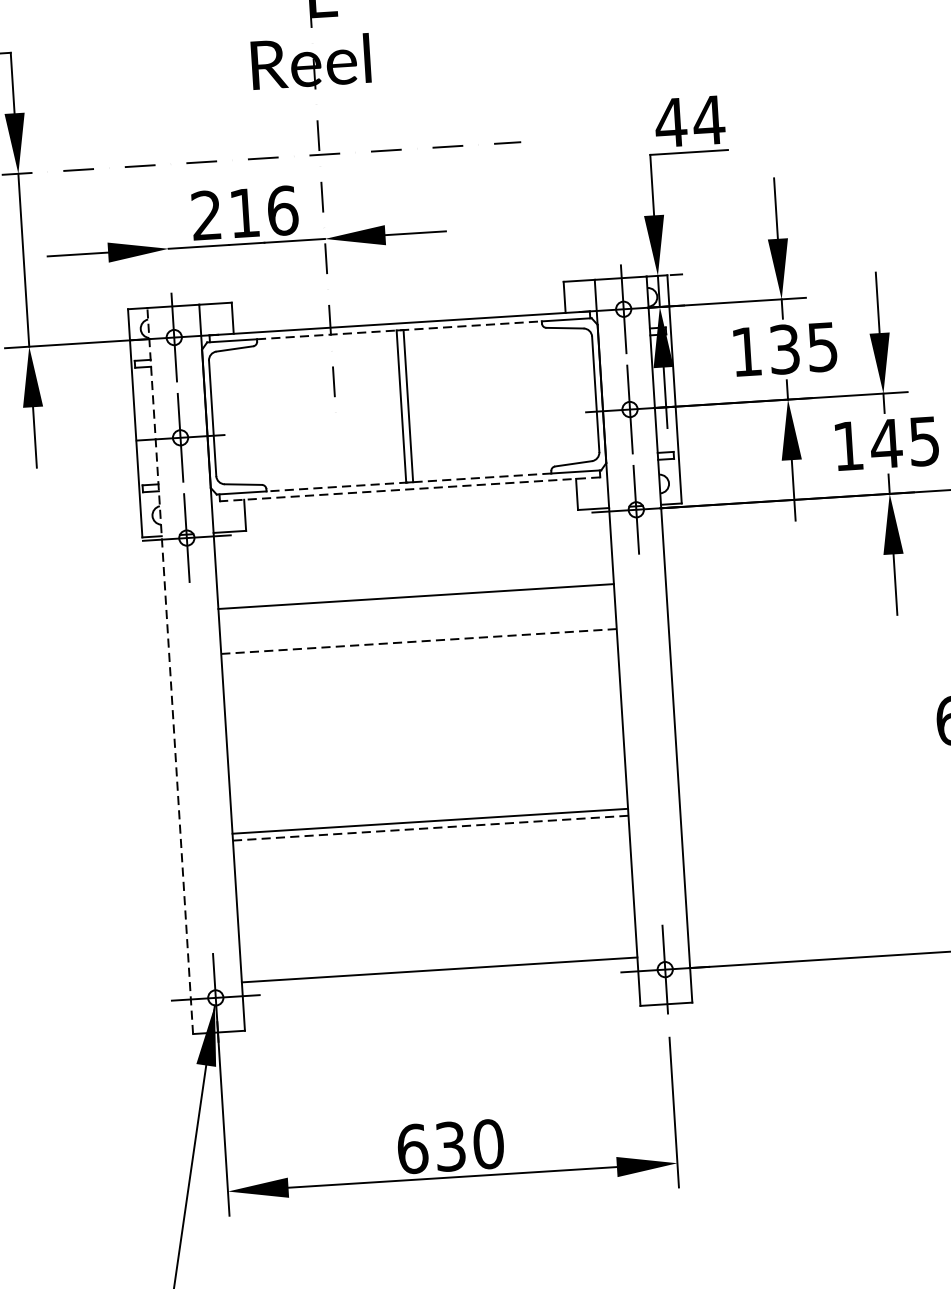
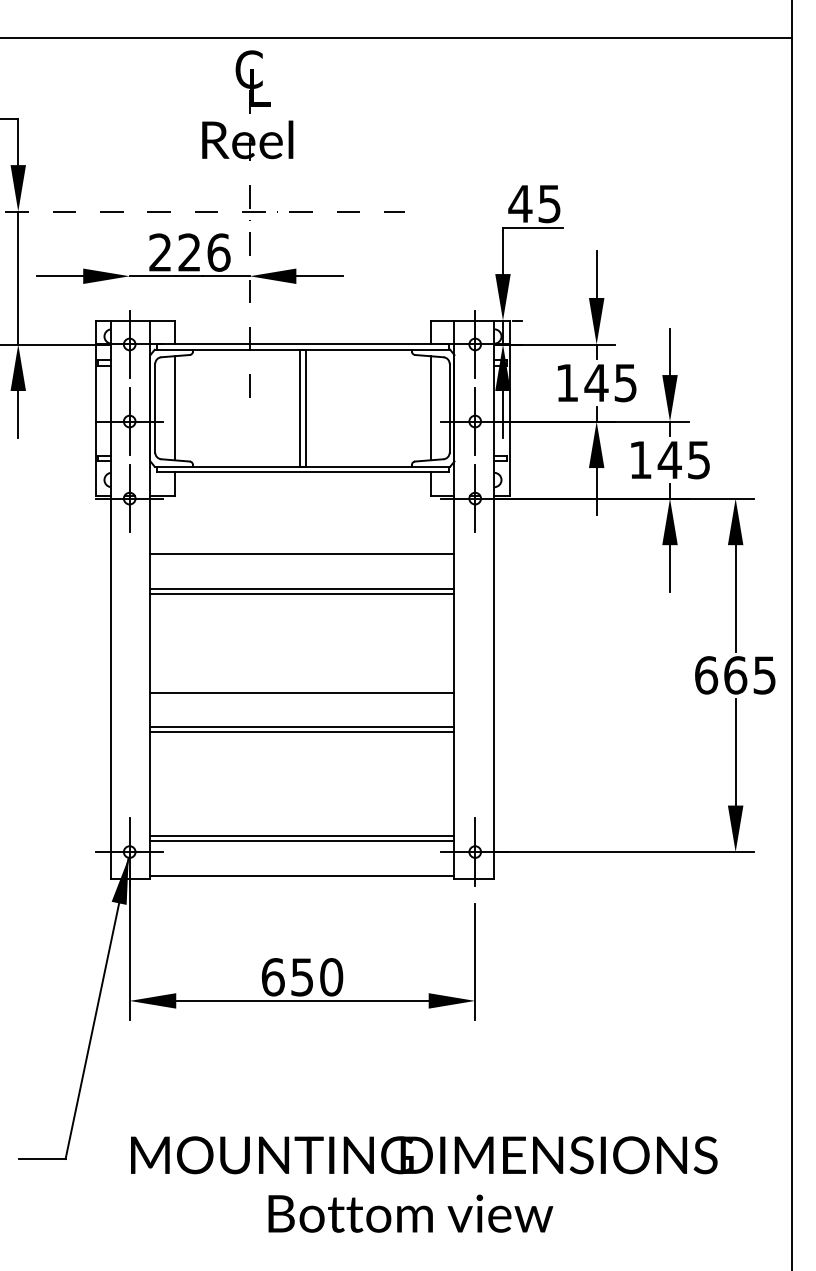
text: (708, 121) -> (549, 204), 44 -> 45
text: (244, 212) -> (189, 252), 216 -> 226
line: (399, 329) -> (302, 349), dashed -> solid
text: (784, 348) -> (596, 382), 135 -> 145
line: (570, 396) -> (430, 408), added
line: (239, 417) -> (175, 408), added
line: (407, 482) -> (301, 466), dashed -> solid
line: (409, 489) -> (302, 472), dashed -> solid
line: (417, 640) -> (301, 588), dashed -> solid
line: (419, 648) -> (302, 594), added
line: (170, 670) -> (110, 599), dashed -> solid
line: (427, 776) -> (302, 692), added
line: (430, 828) -> (302, 732), dashed -> solid
line: (439, 963) -> (302, 836), added
line: (442, 1015) -> (302, 876), added
text: (450, 1145) -> (302, 976), 630 -> 650

